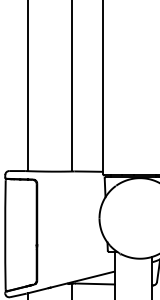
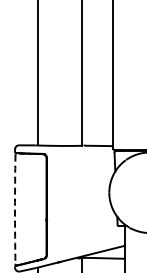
arc: (5, 235) -> (15, 209), solid -> dashed

